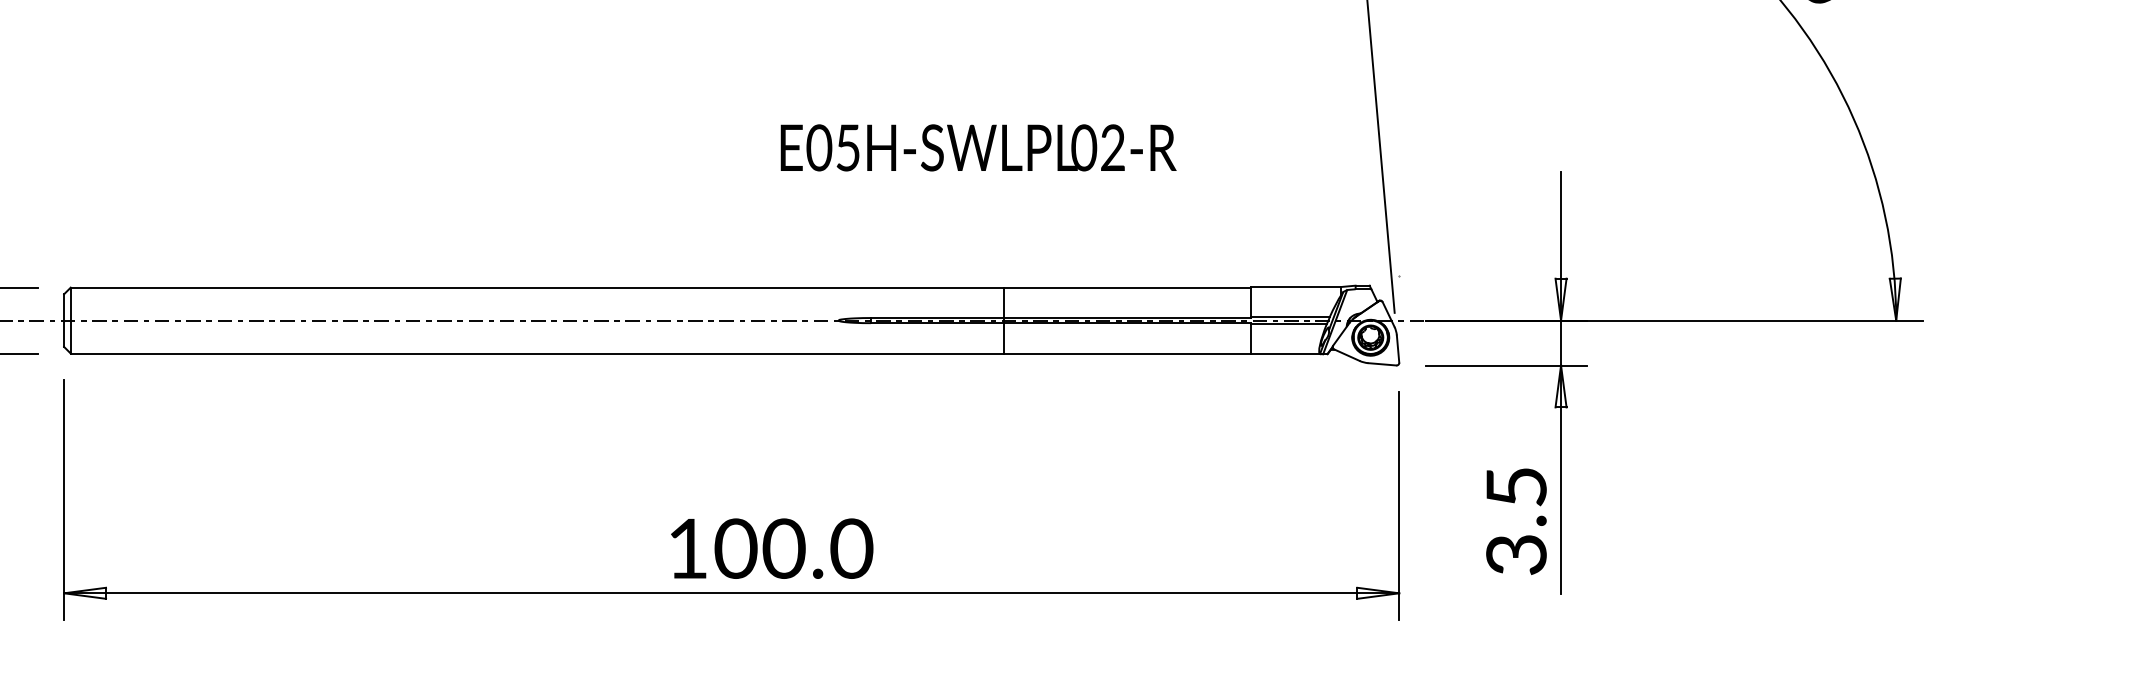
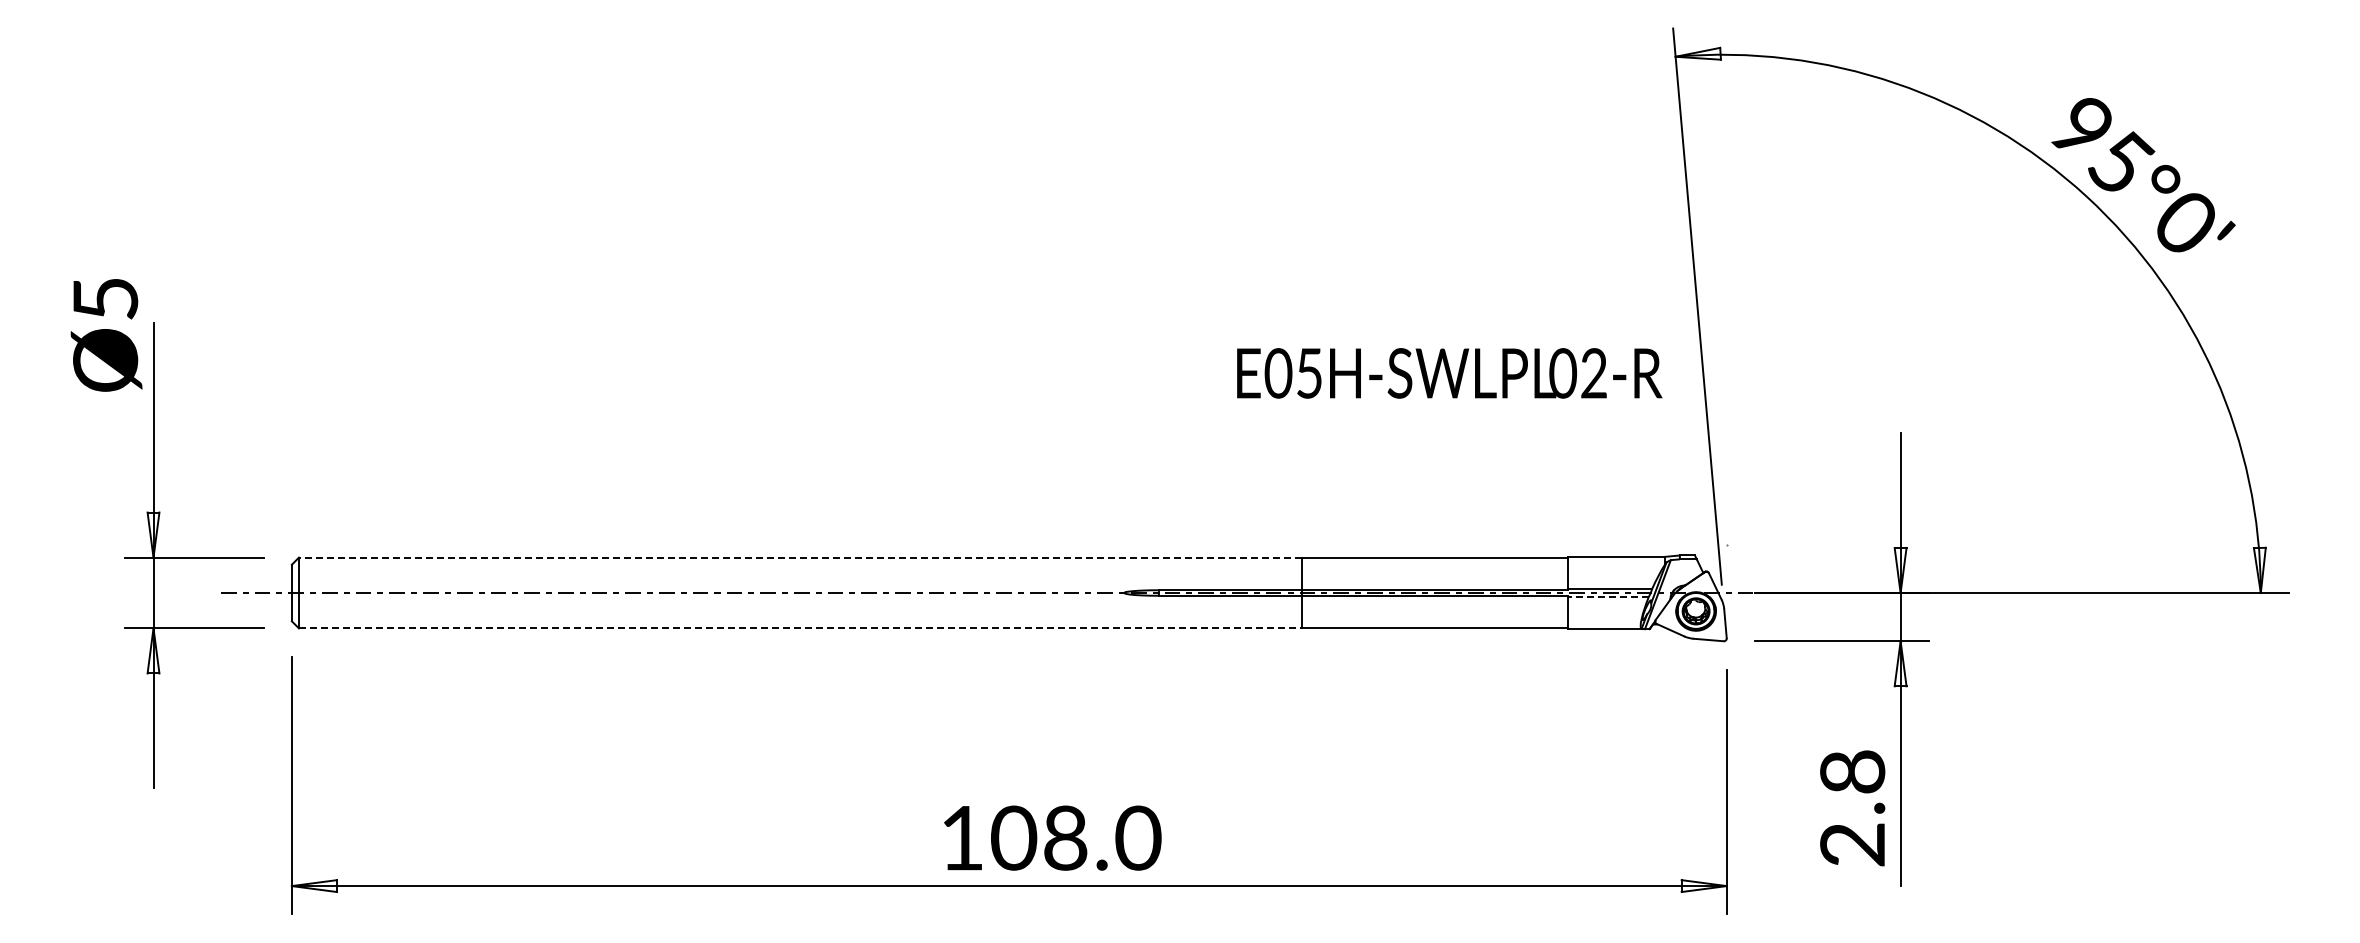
text: (978, 147) -> (1449, 373), moved
line: (536, 287) -> (799, 557), solid -> dashed
line: (1289, 324) -> (1608, 597), solid -> dashed
line: (537, 353) -> (800, 628), solid -> dashed
text: (1516, 521) -> (1852, 808), 3.5 -> 2.8
text: (783, 549) -> (1065, 838), 100.0 -> 108.0

